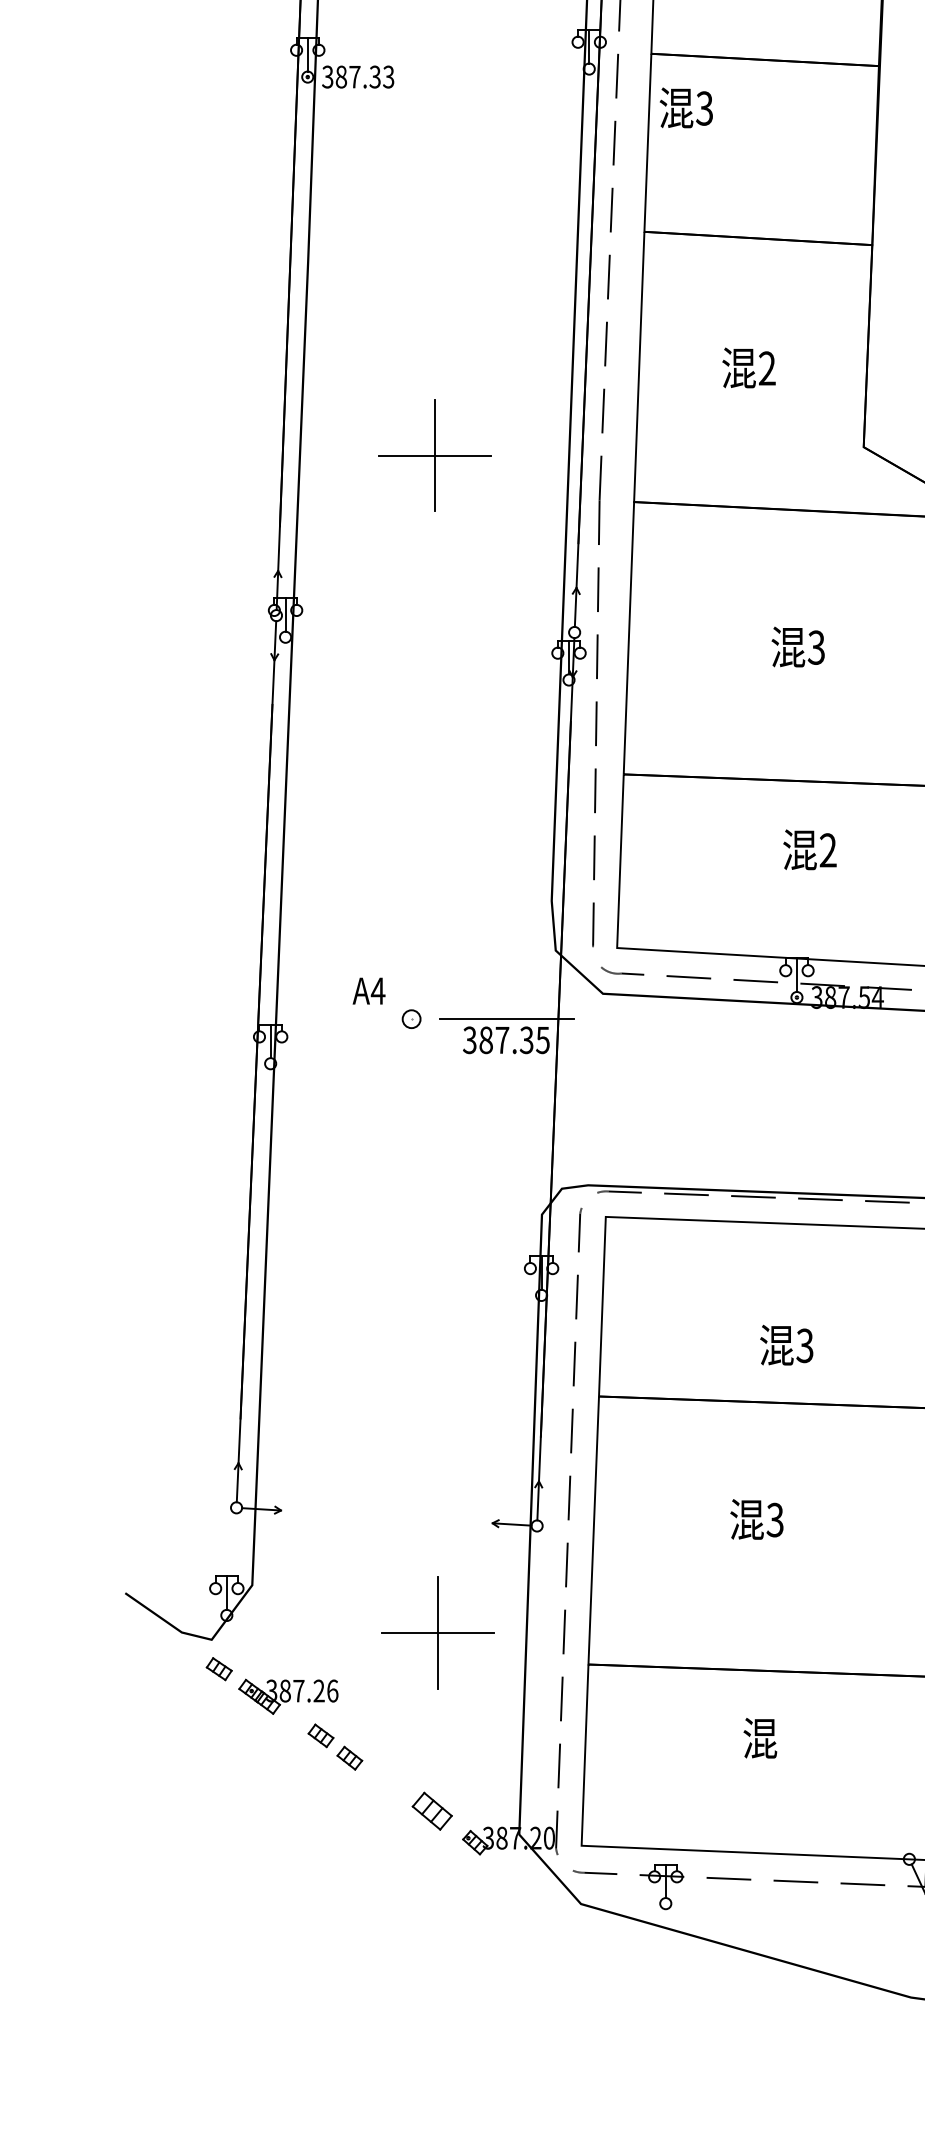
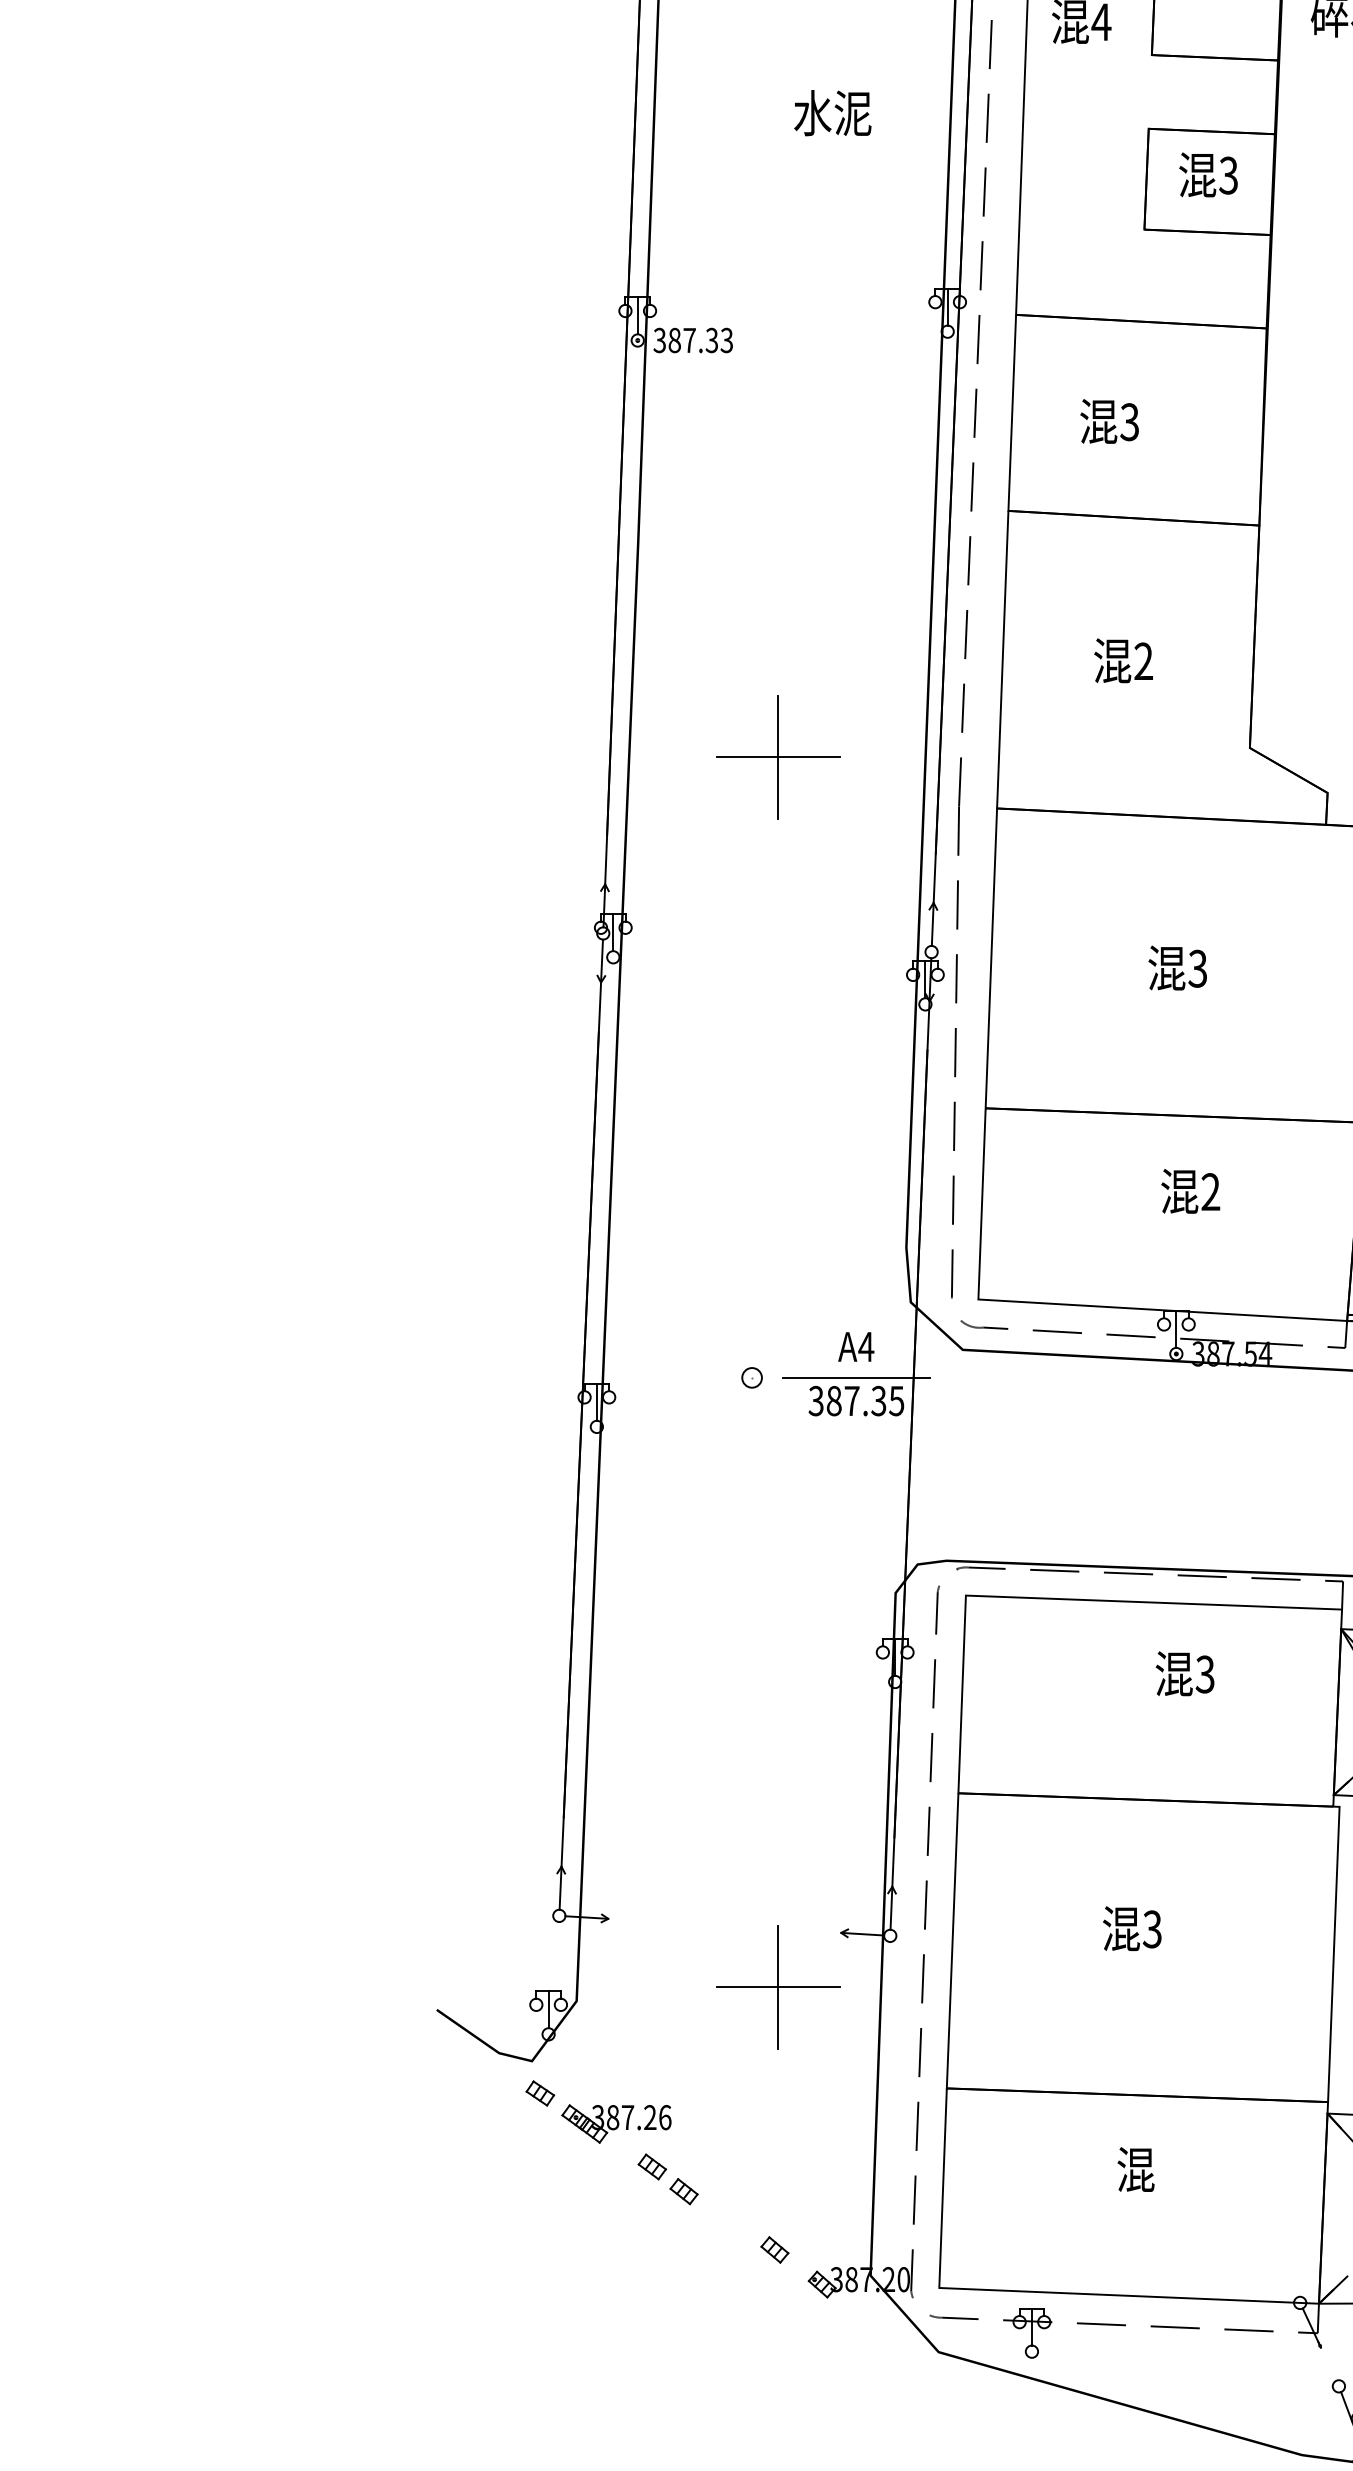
text: (686, 107) -> (1109, 421), moved
text: (369, 990) -> (856, 1346), moved
text: (786, 1344) -> (1184, 1673), moved
part: (438, 1632) -> (778, 1987), moved
part: (431, 1810) -> (774, 2249), size x0.62

